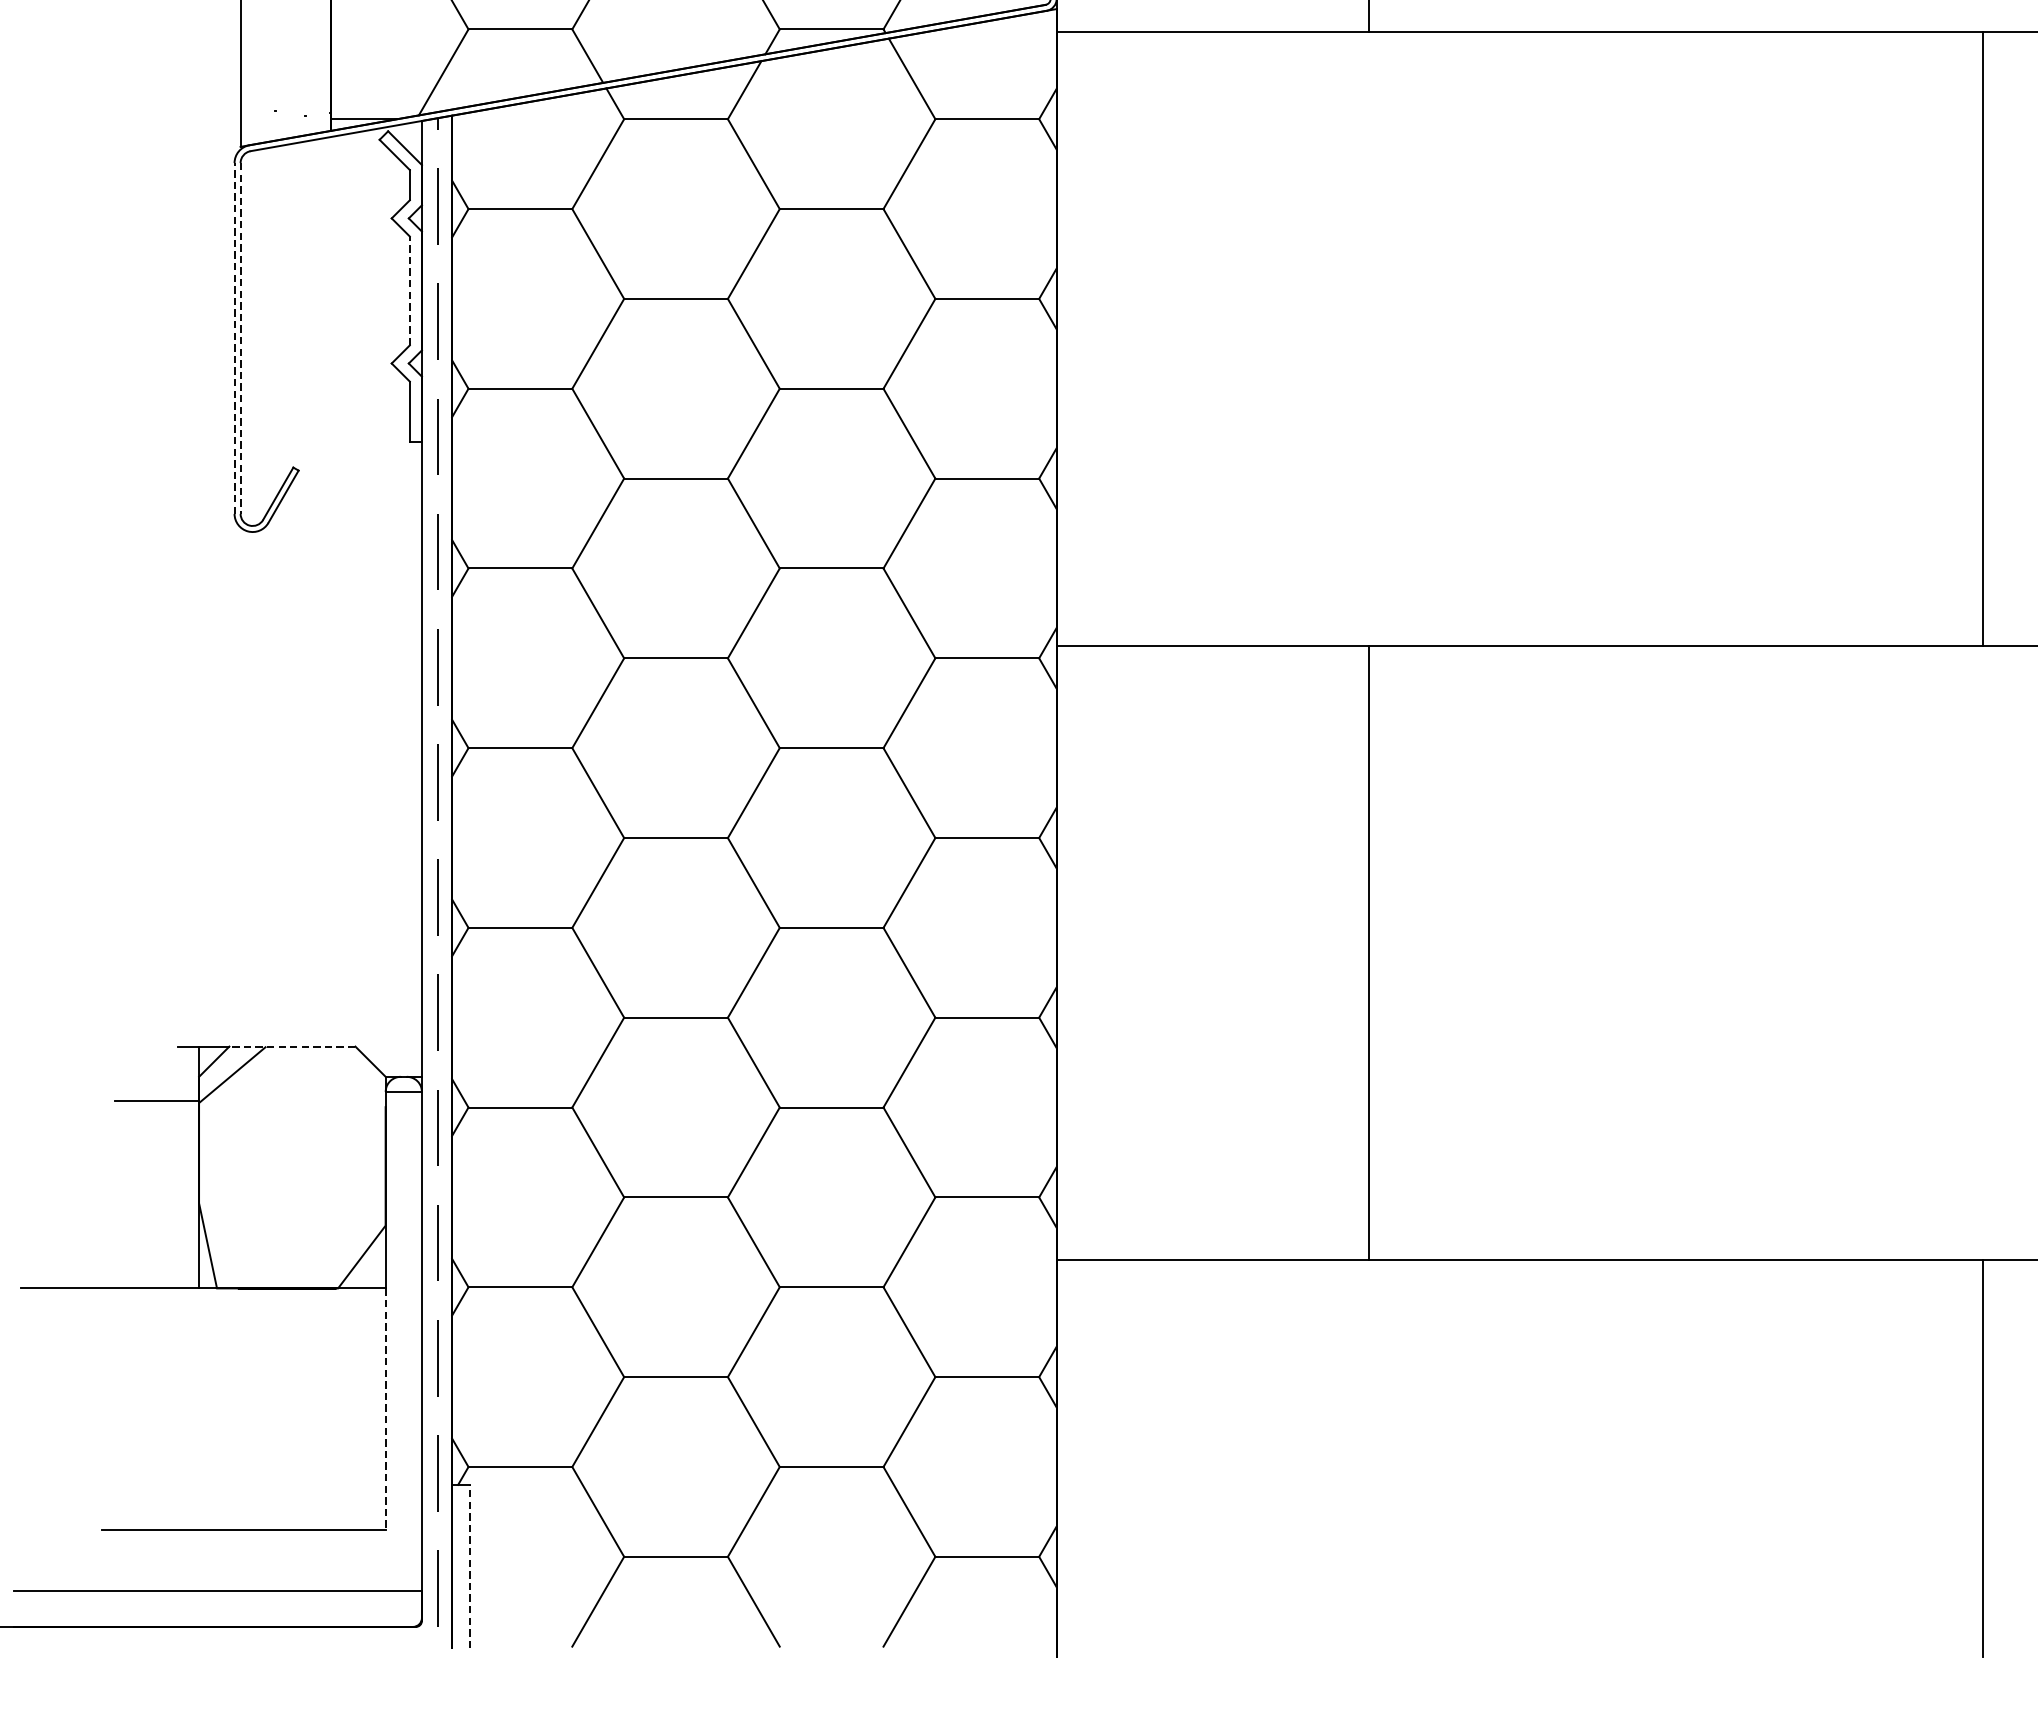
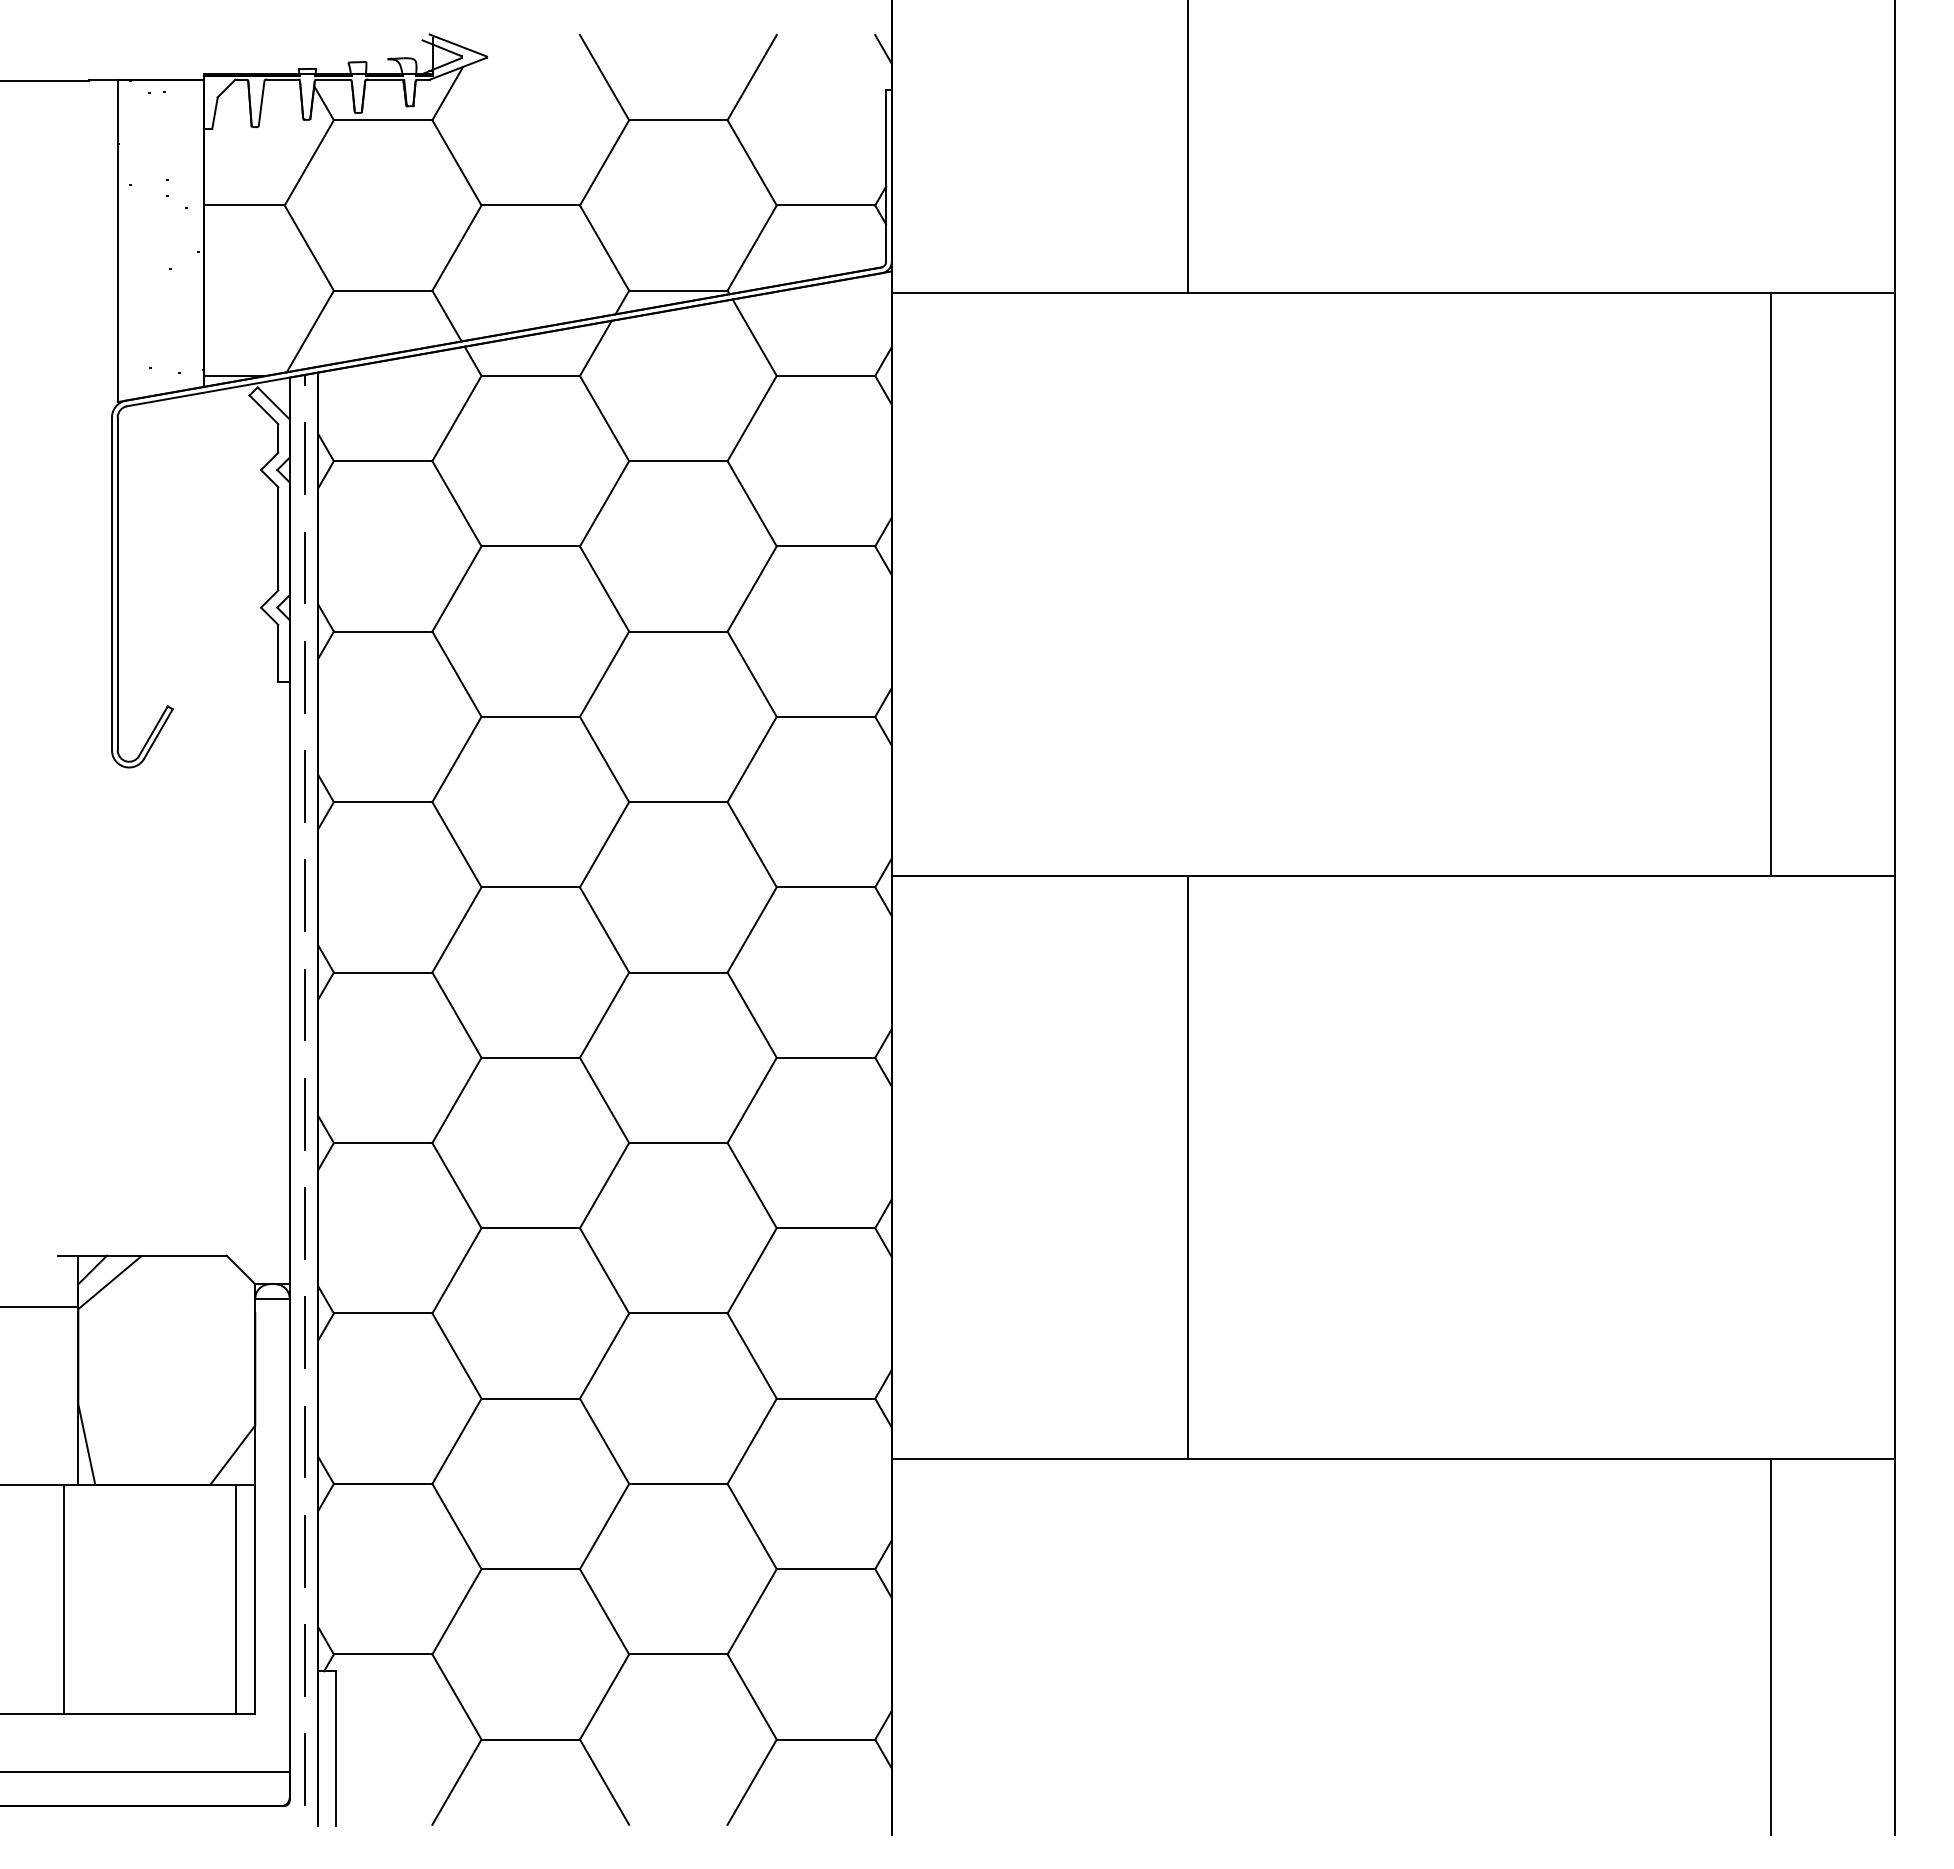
line: (410, 290) -> (278, 538), dashed -> solid
line: (234, 338) -> (111, 583), dashed -> solid
line: (240, 339) -> (117, 584), dashed -> solid
line: (292, 1046) -> (166, 1255), dashed -> solid
line: (183, 1409) -> (63, 1599), added
line: (364, 1409) -> (235, 1599), added
line: (385, 1409) -> (255, 1599), dashed -> solid
line: (470, 1566) -> (335, 1748), dashed -> solid

